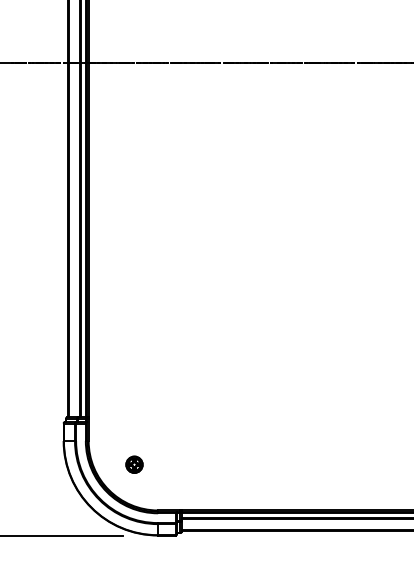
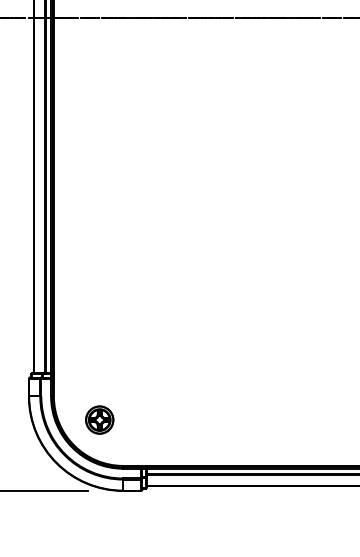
part: (134, 464) -> (99, 419), size x1.67

